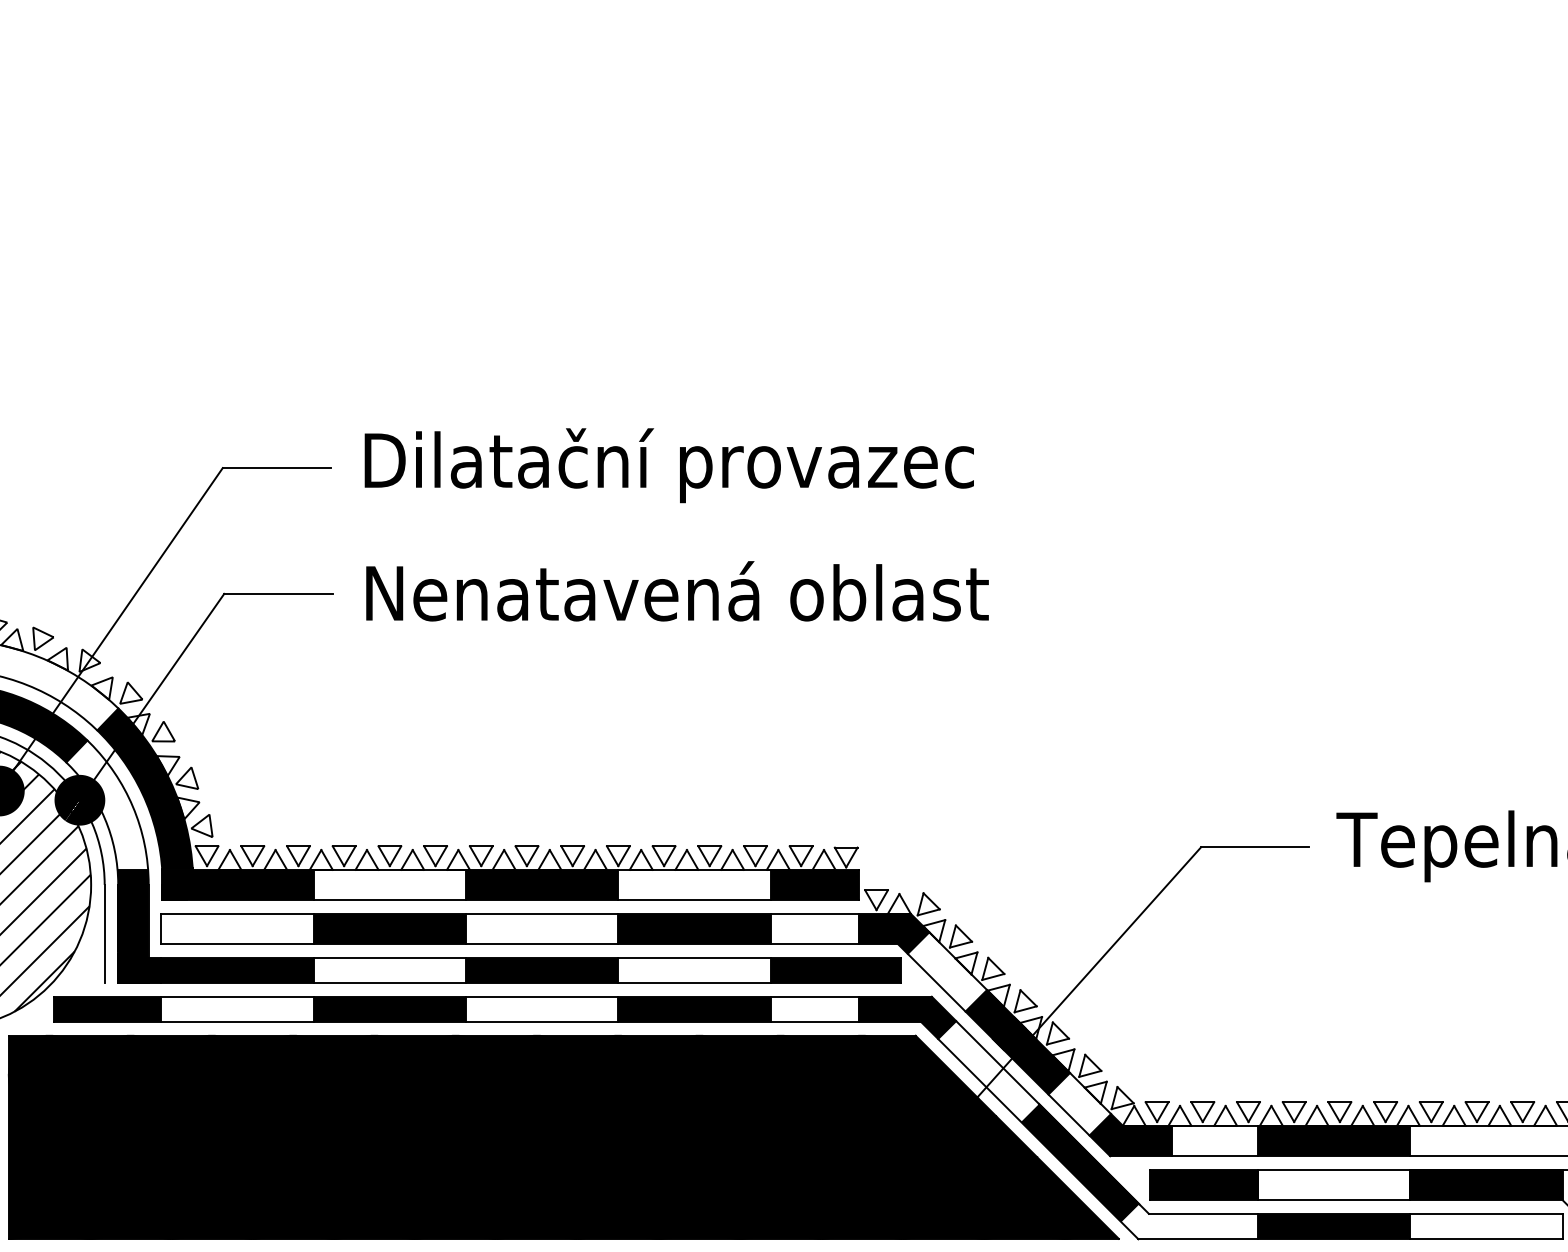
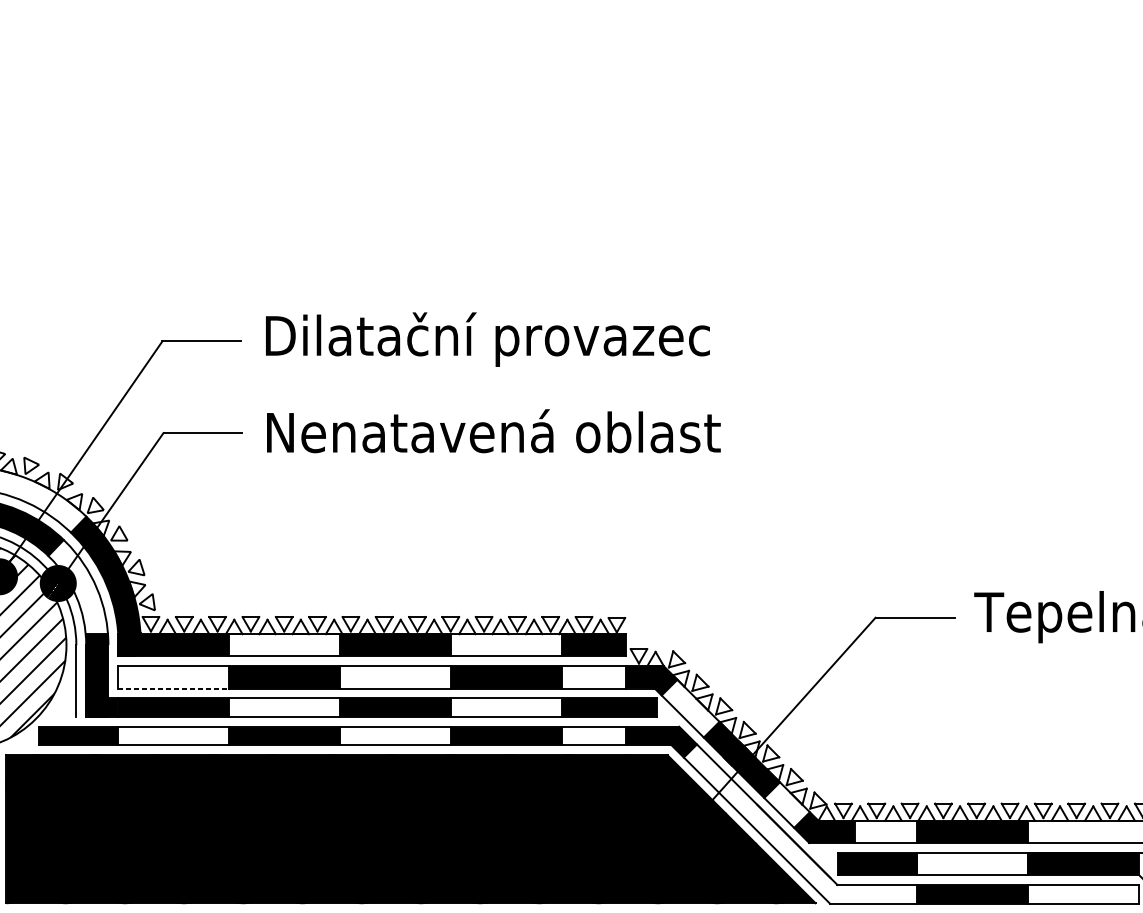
line: (237, 944) -> (173, 688), solid -> dashed
fill: (1080, 1162) -> (787, 847), removed

